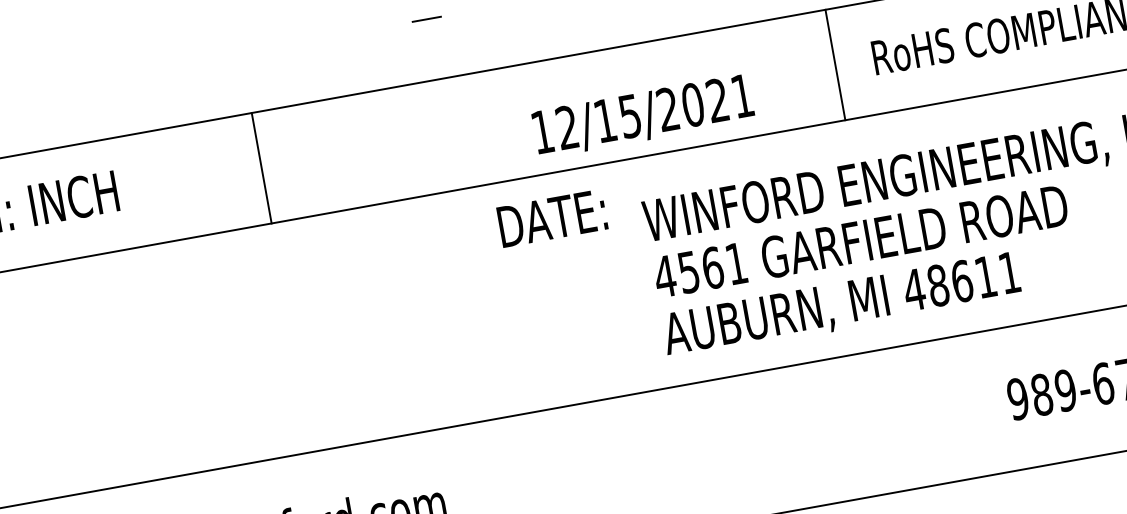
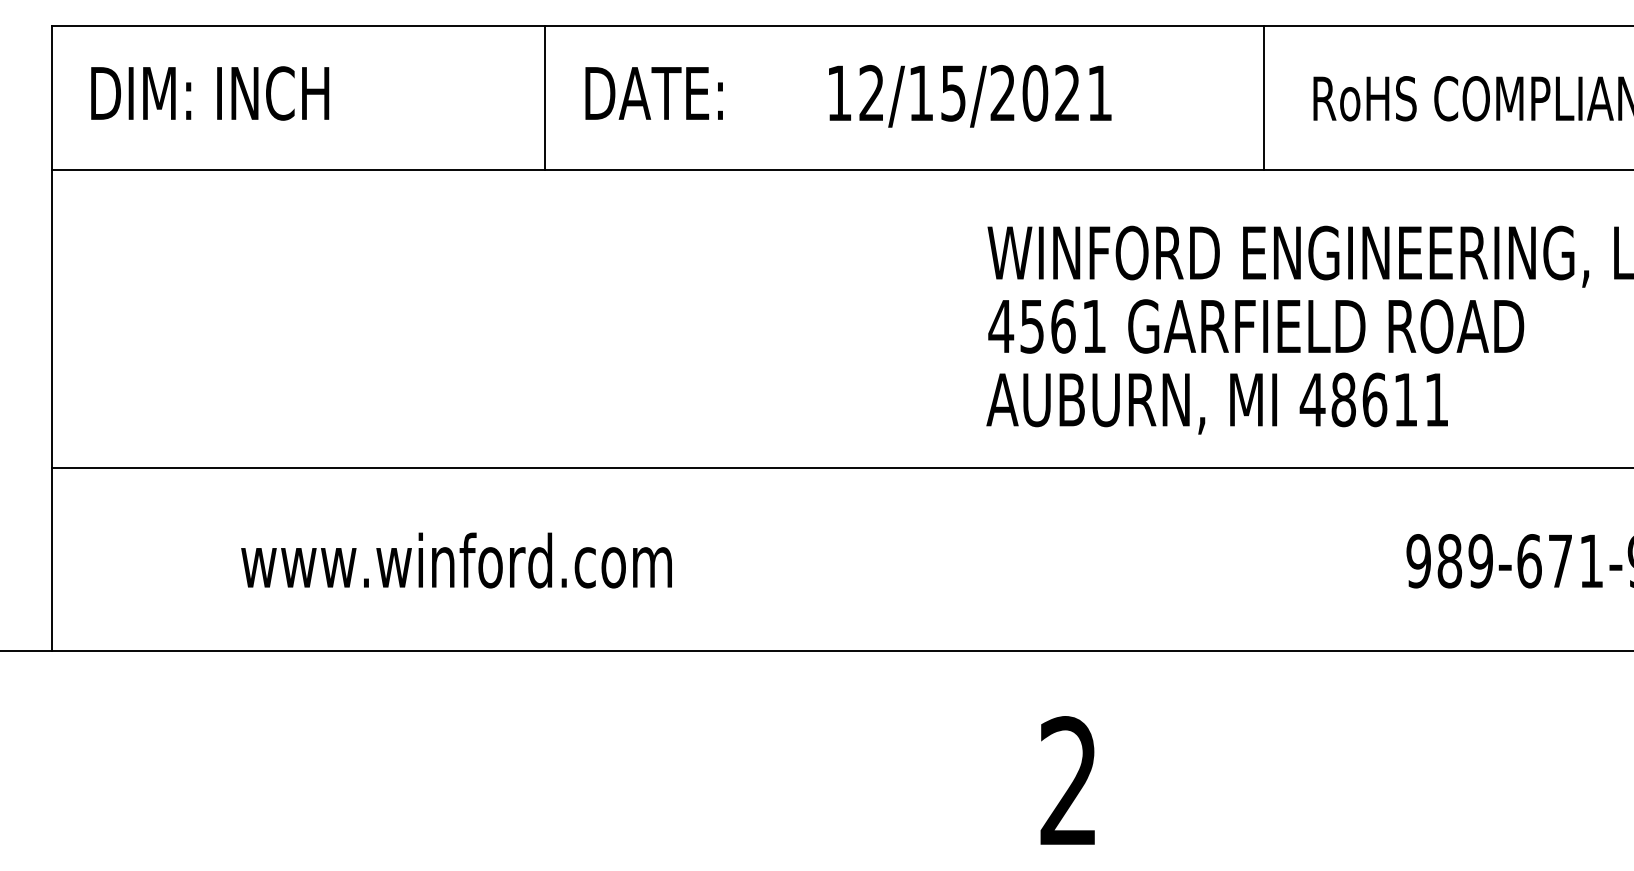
text: (643, 116) -> (970, 96), moved
line: (261, 168) -> (544, 98), moved
text: (551, 218) -> (653, 93), moved

